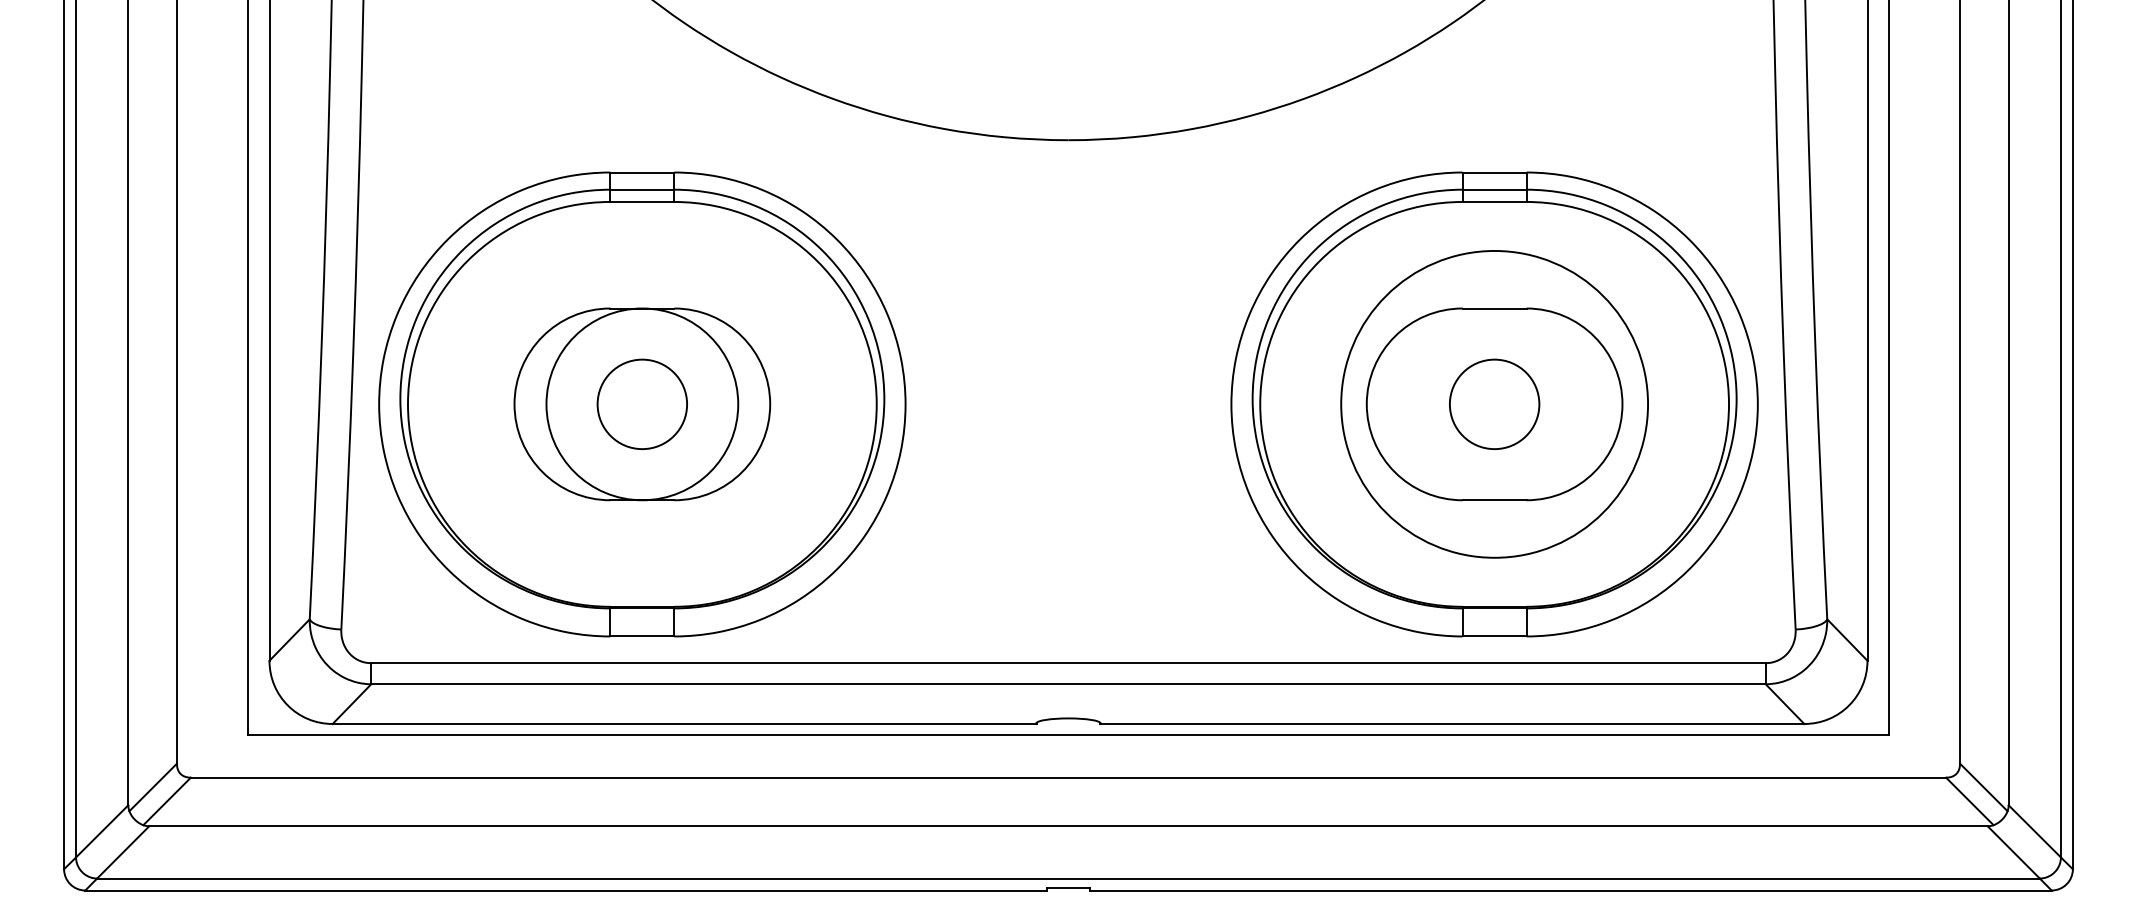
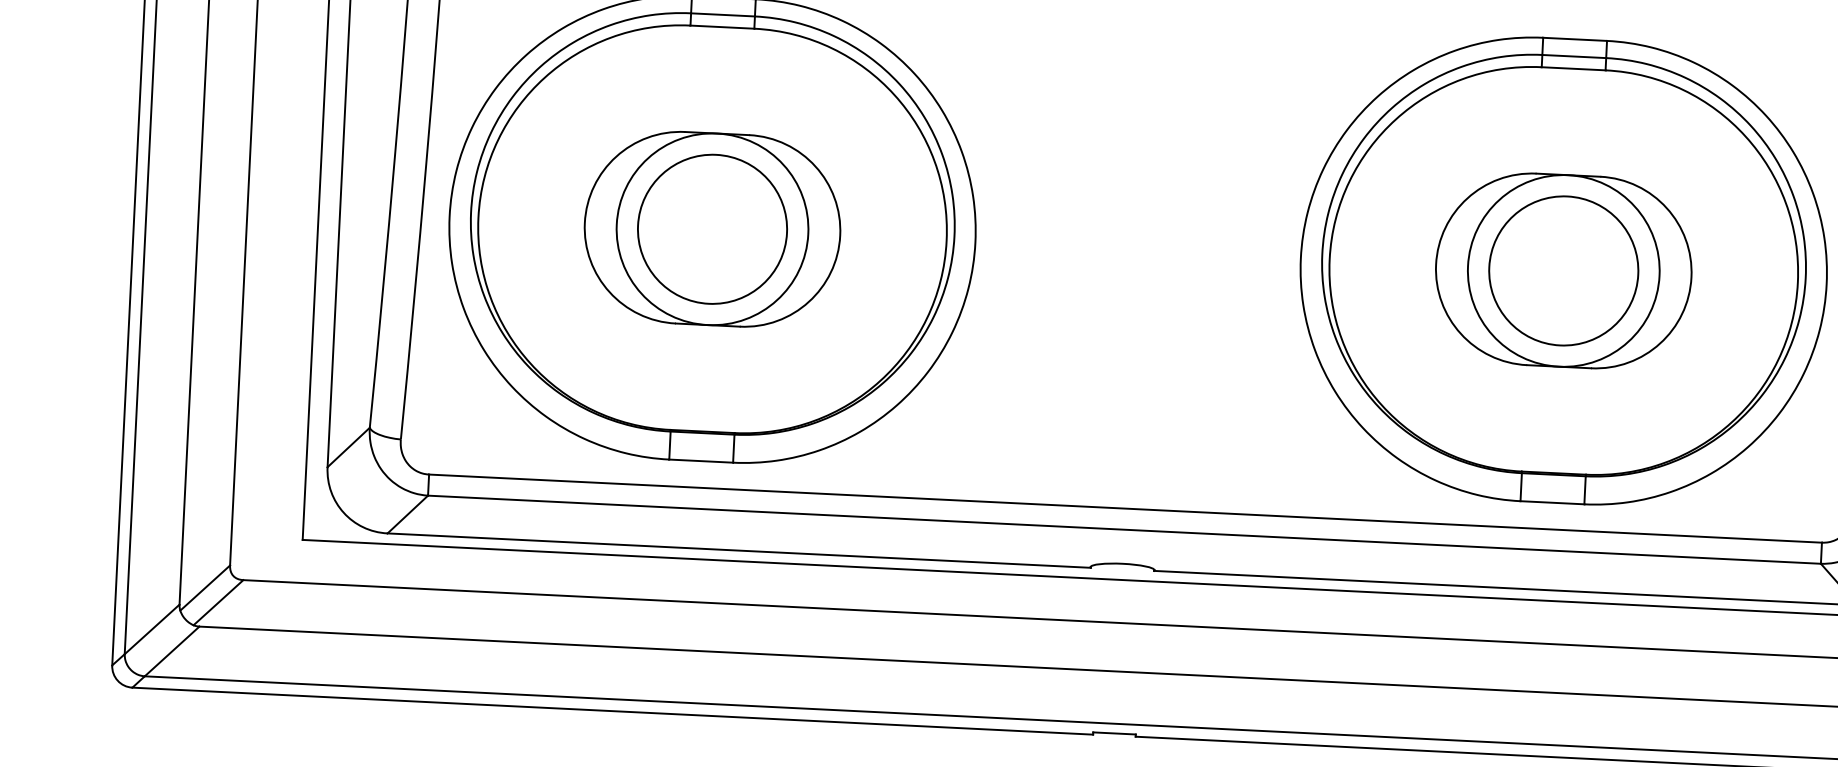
circle: (641, 403) -> (711, 228), size x1.67
circle: (1494, 403) -> (1563, 270), size x1.67
circle: (1494, 404) -> (1563, 271), size x0.62

